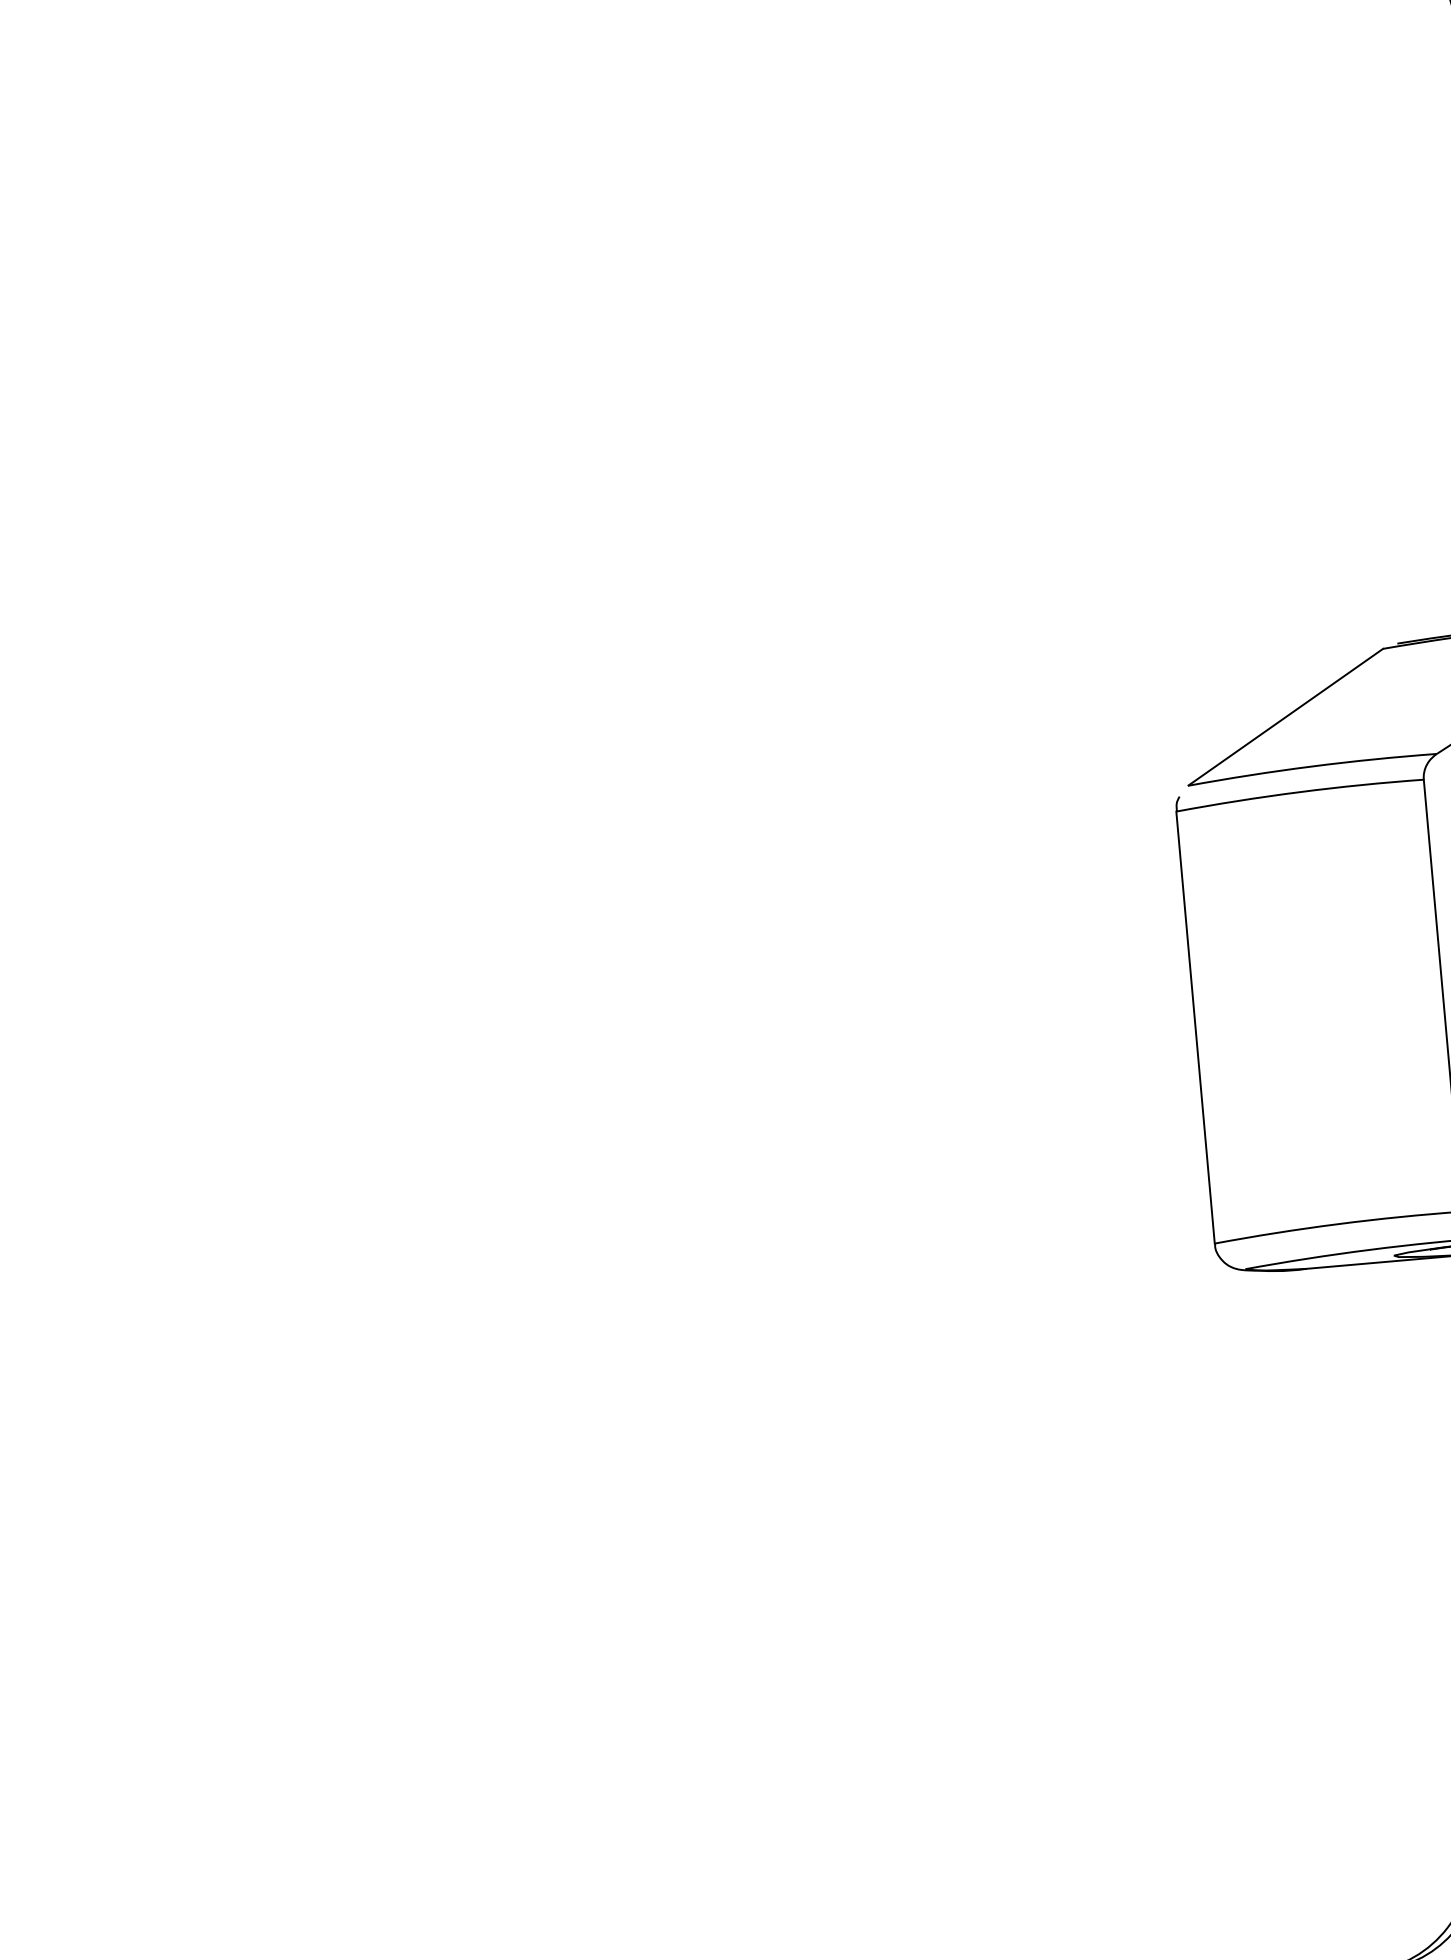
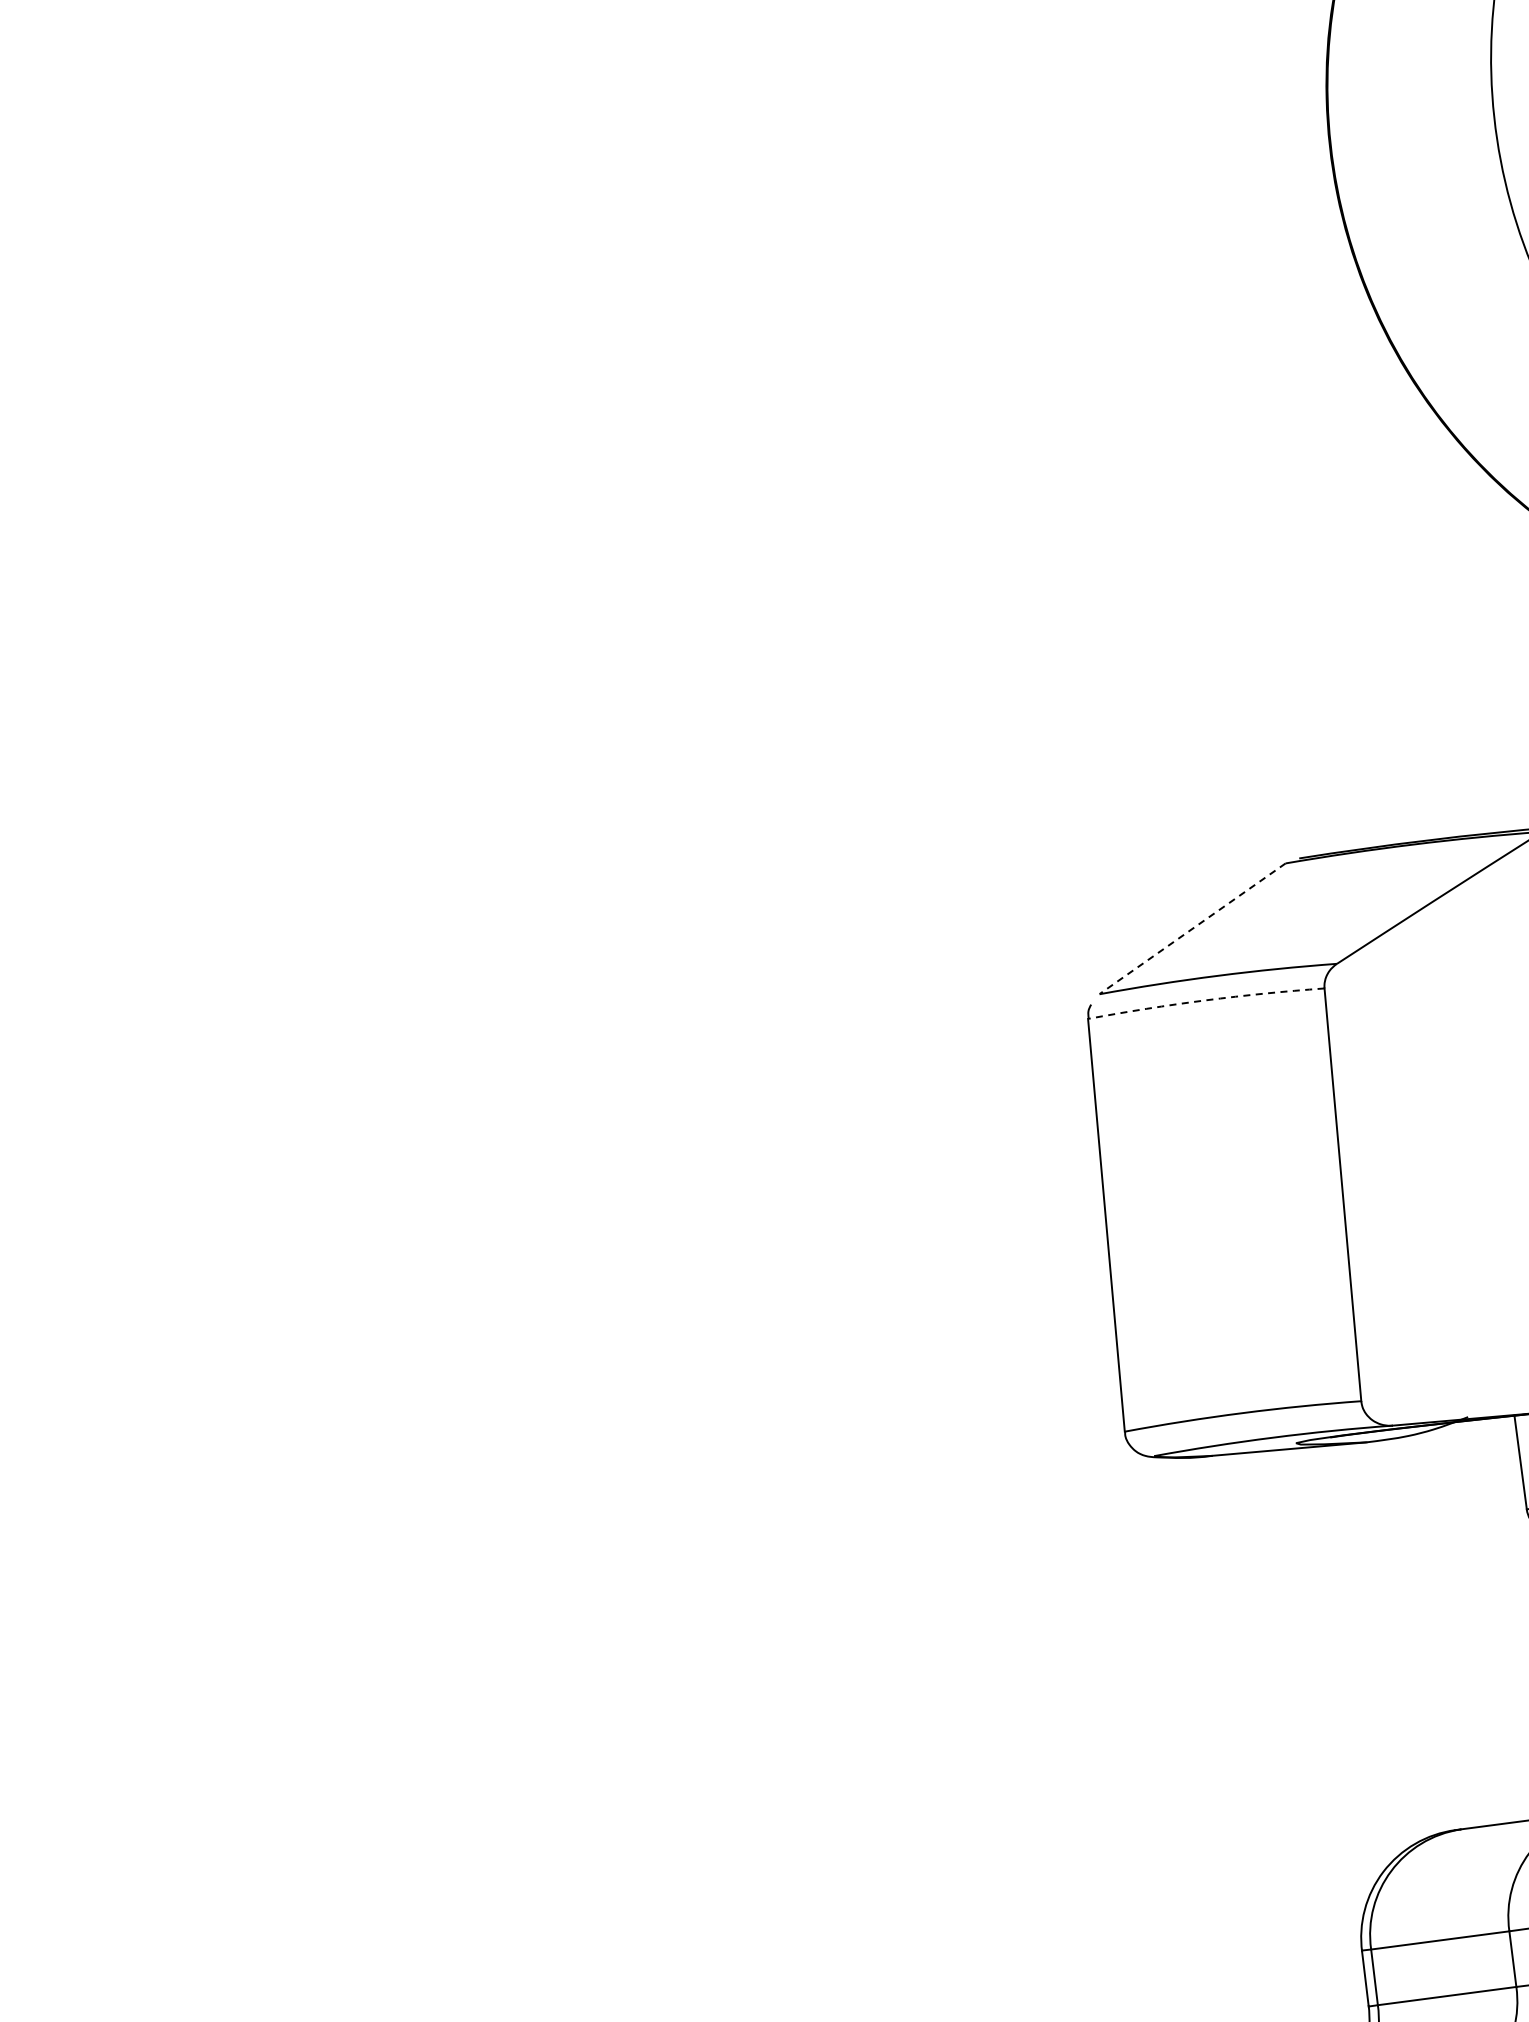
line: (1285, 716) -> (1192, 928), solid -> dashed
arc: (1299, 792) -> (1205, 1000), solid -> dashed

